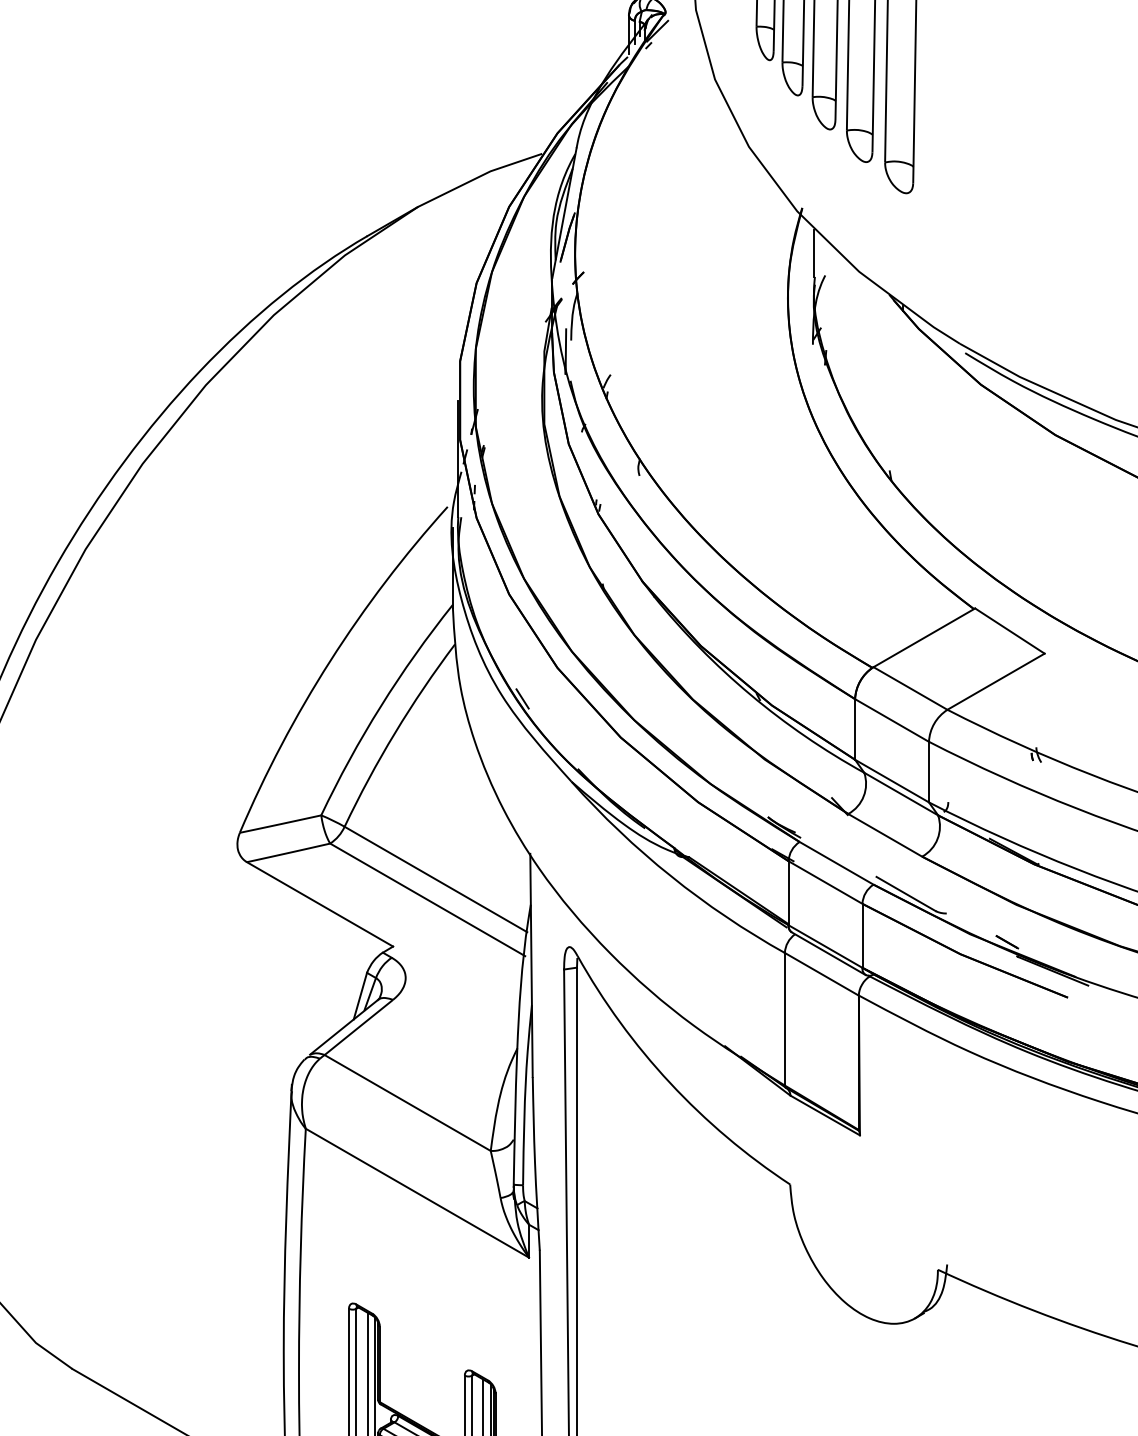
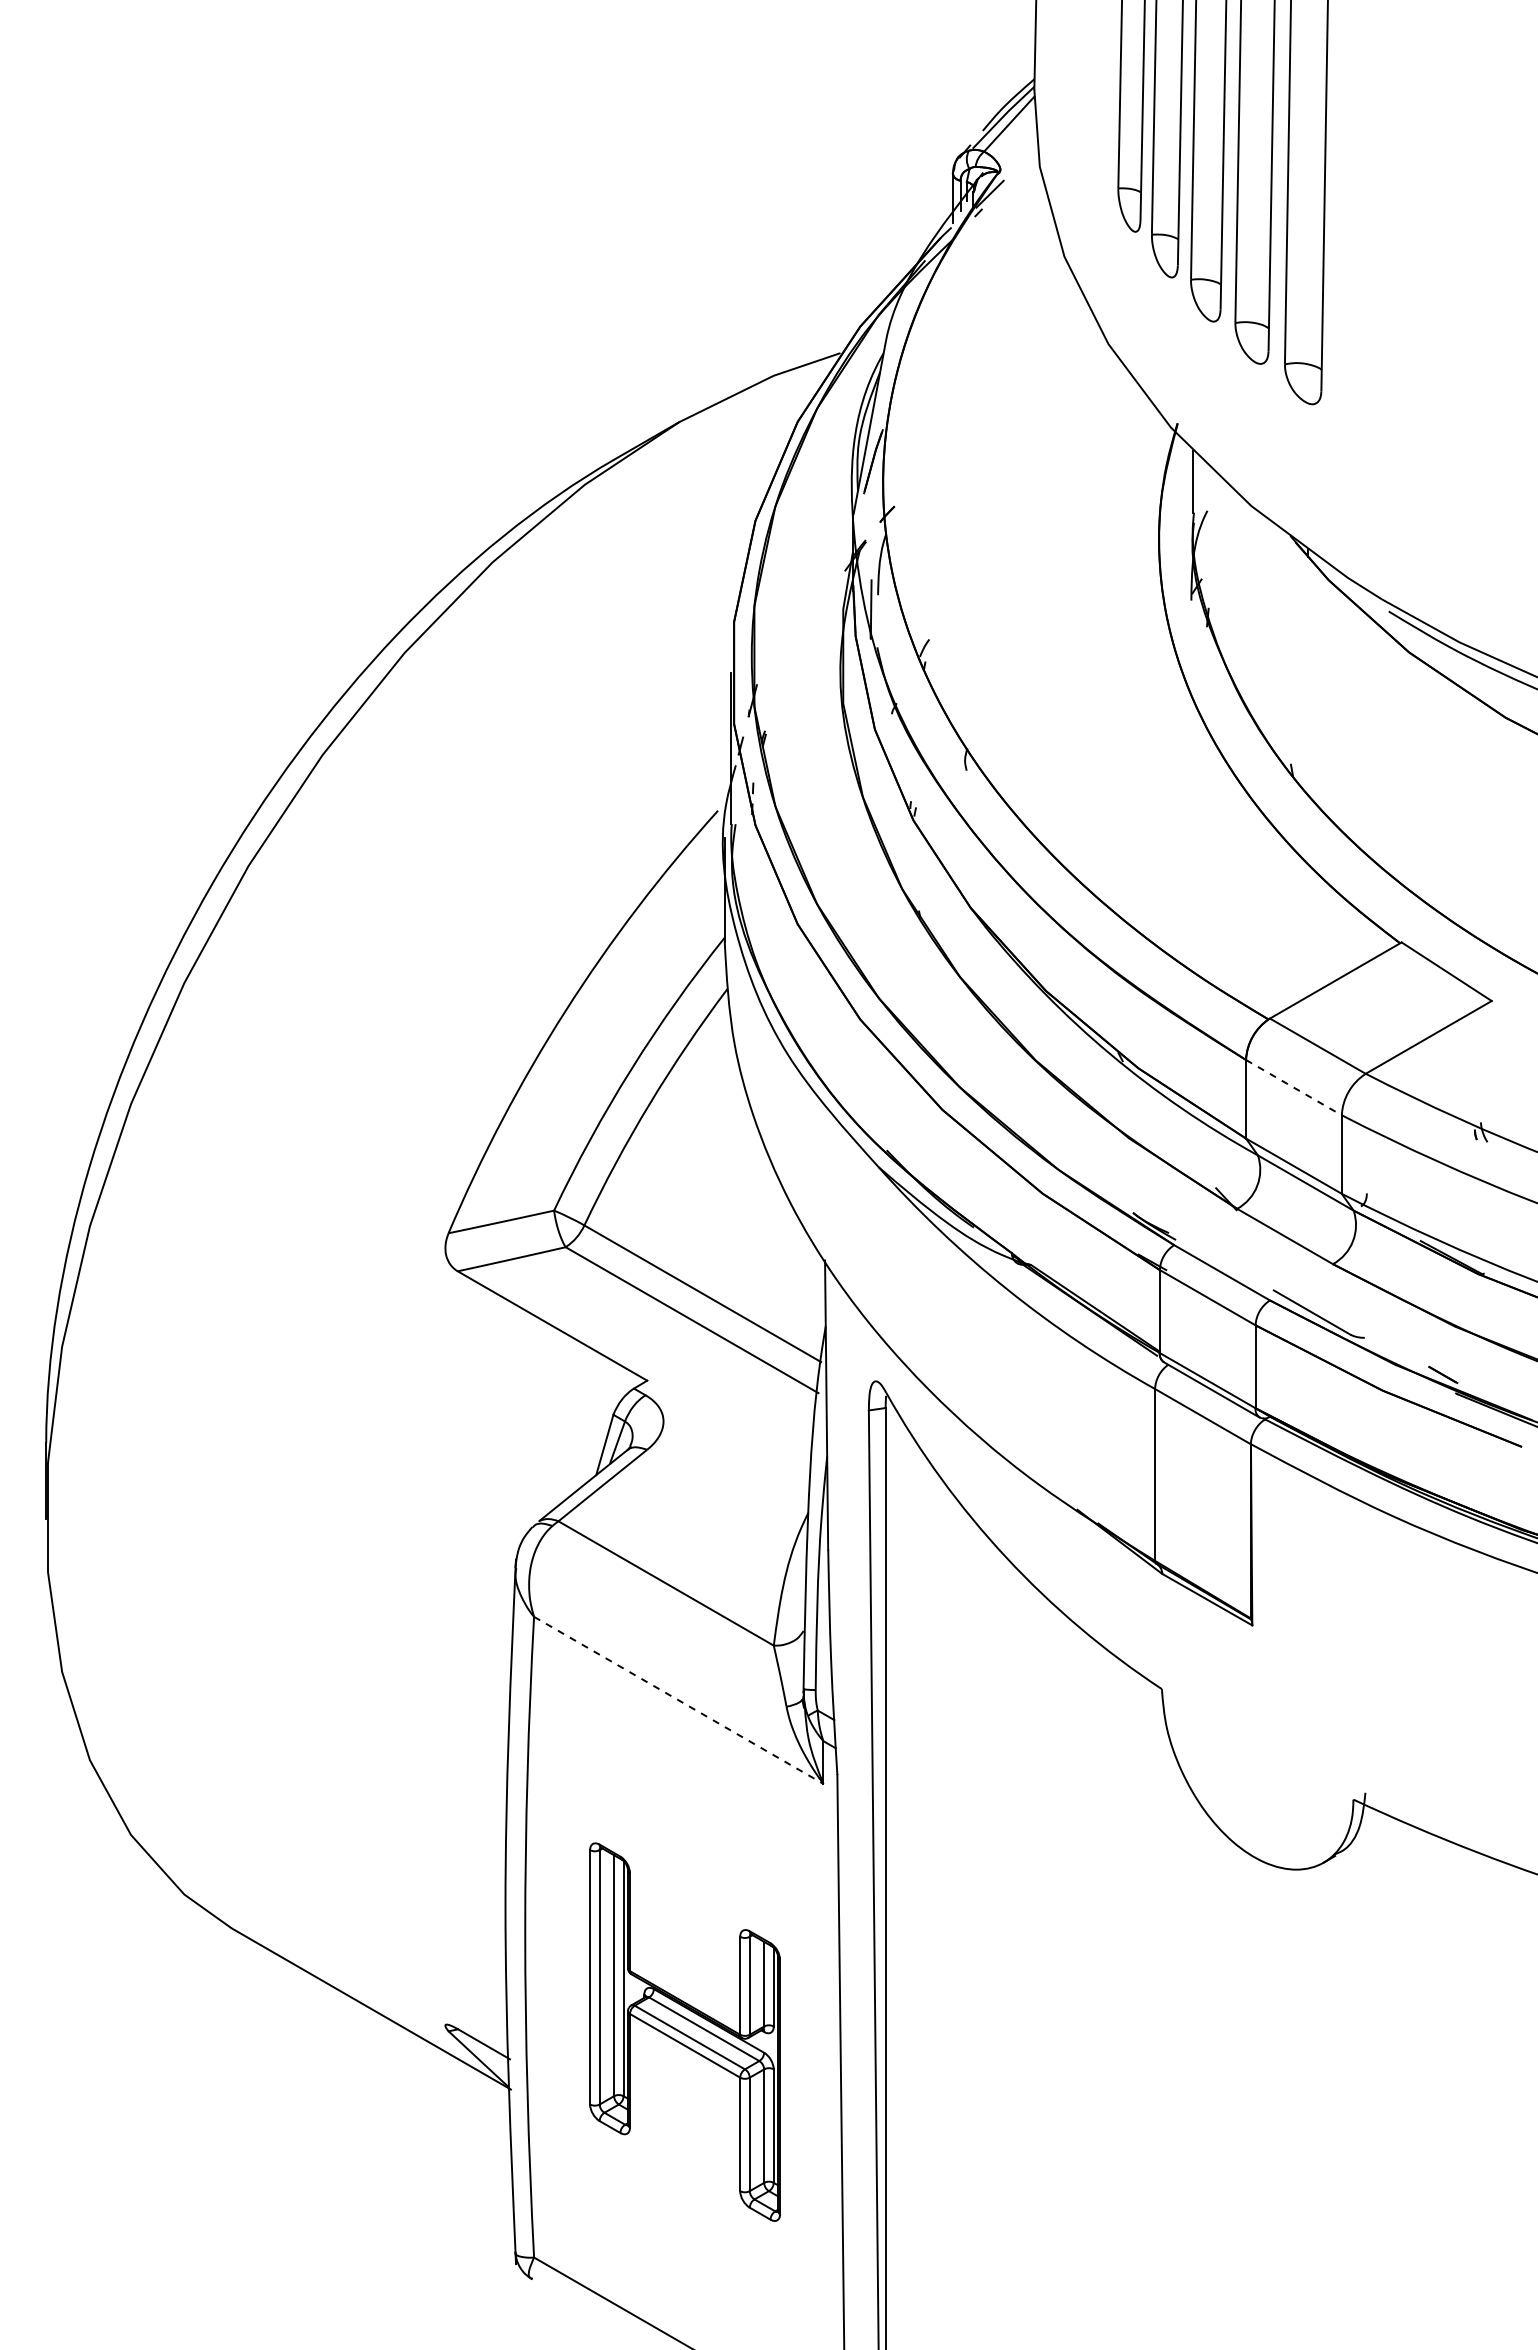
line: (522, 698) -> (815, 1059), removed
line: (892, 720) -> (1294, 1087), solid -> dashed
line: (418, 1193) -> (679, 1700), solid -> dashed

